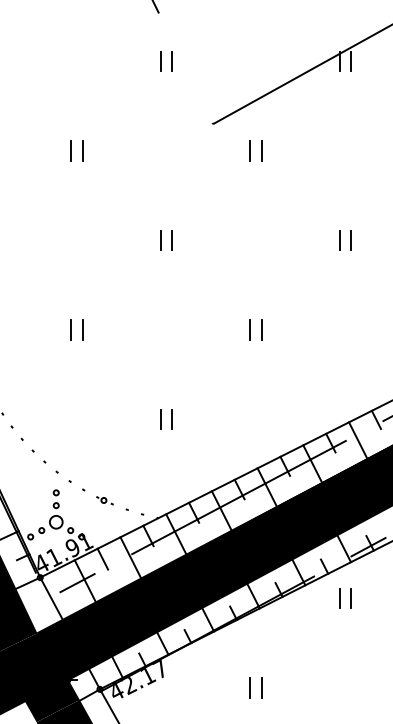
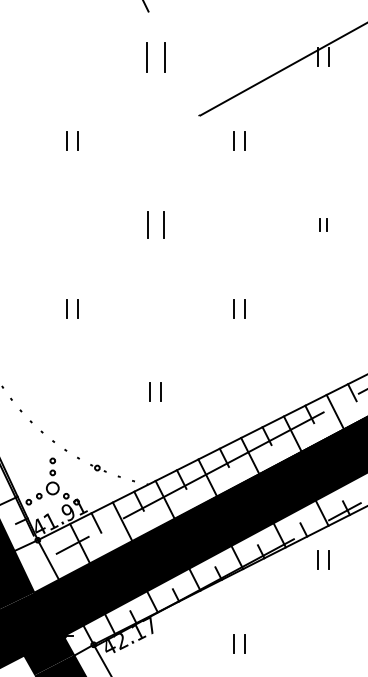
part: (166, 60) -> (155, 56), size x1.6
part: (166, 240) -> (155, 224), size x1.4
part: (345, 240) -> (323, 224), size x0.7

